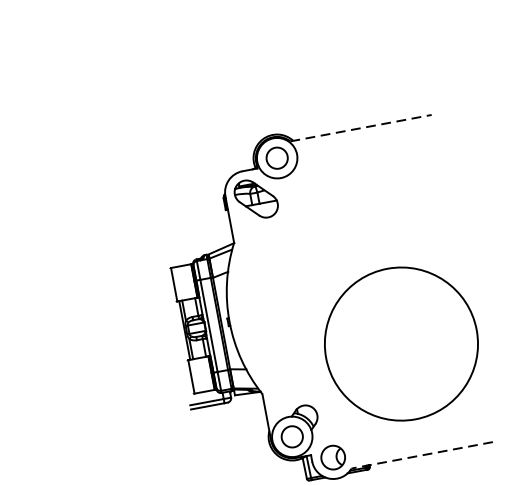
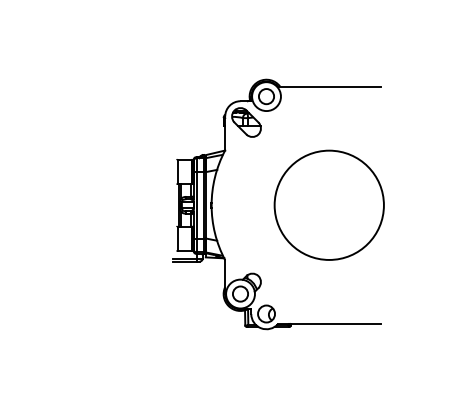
line: (361, 128) -> (329, 86), dashed -> solid
circle: (400, 343) -> (328, 204), moved
line: (421, 456) -> (328, 324), dashed -> solid

